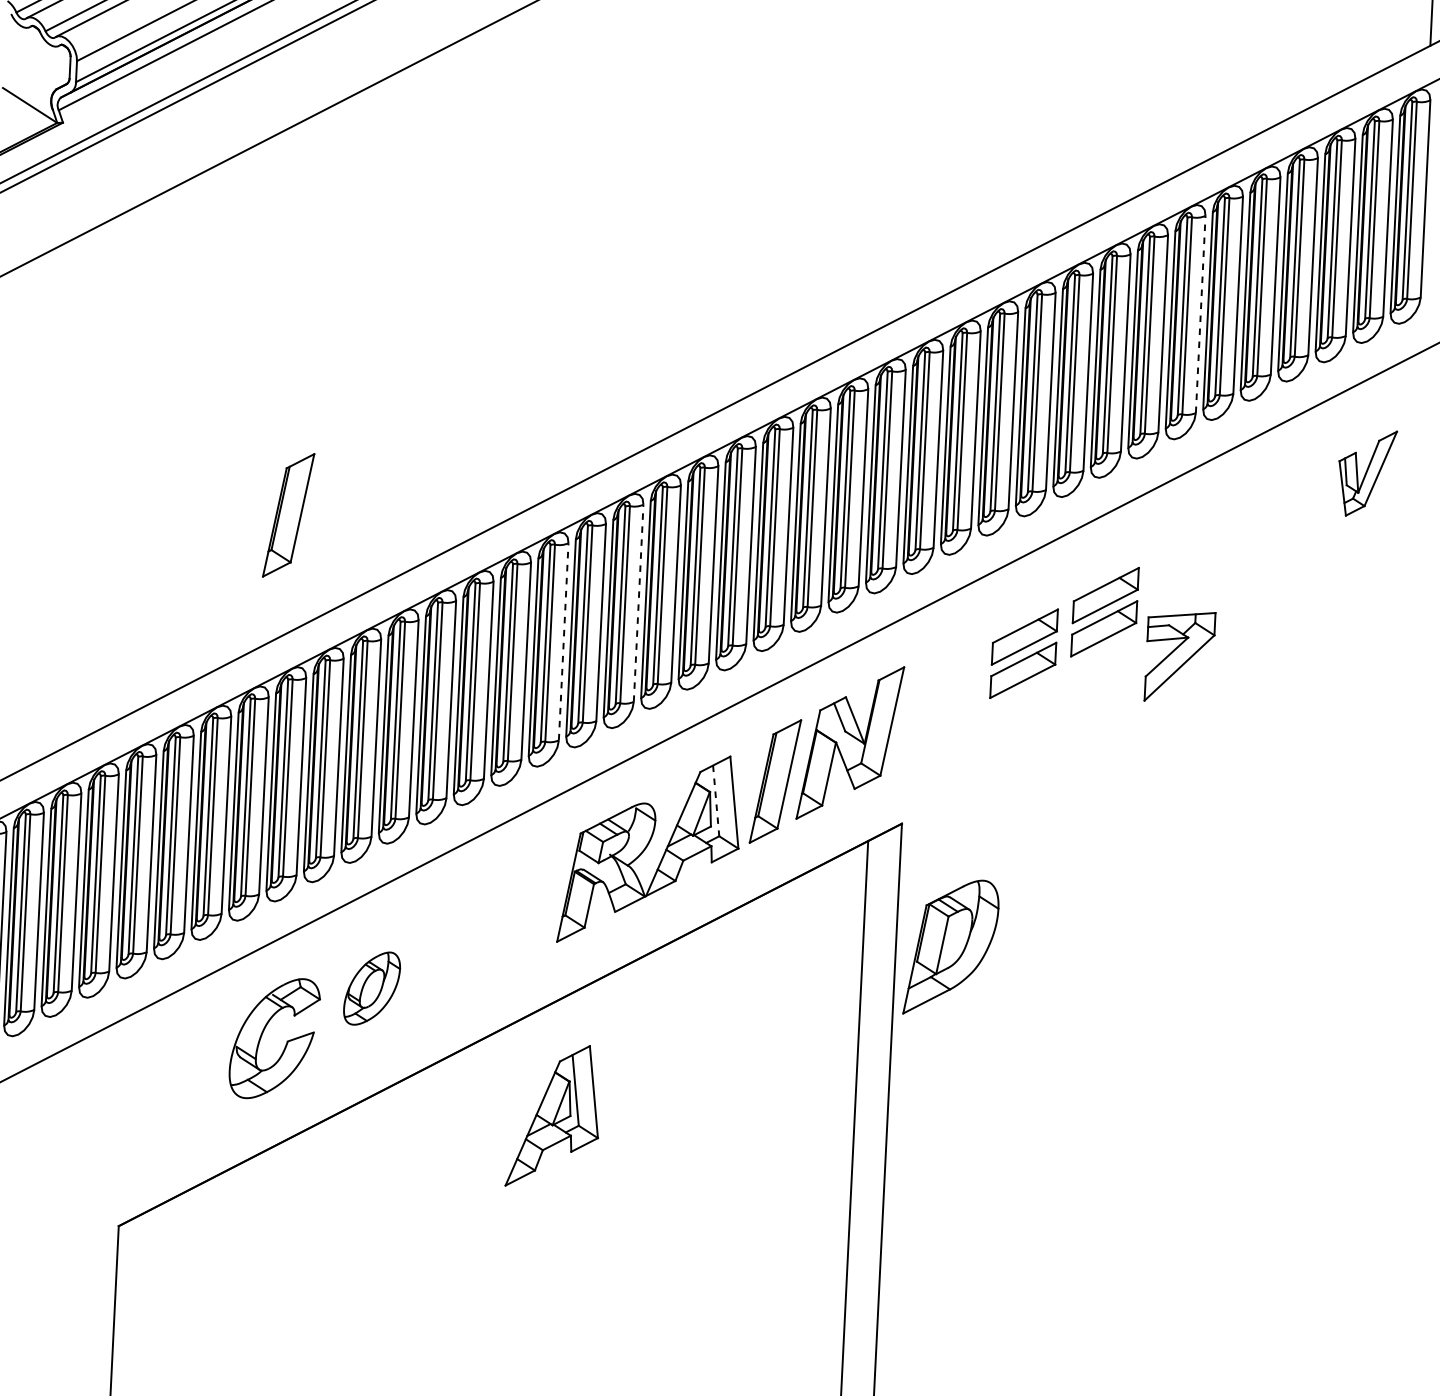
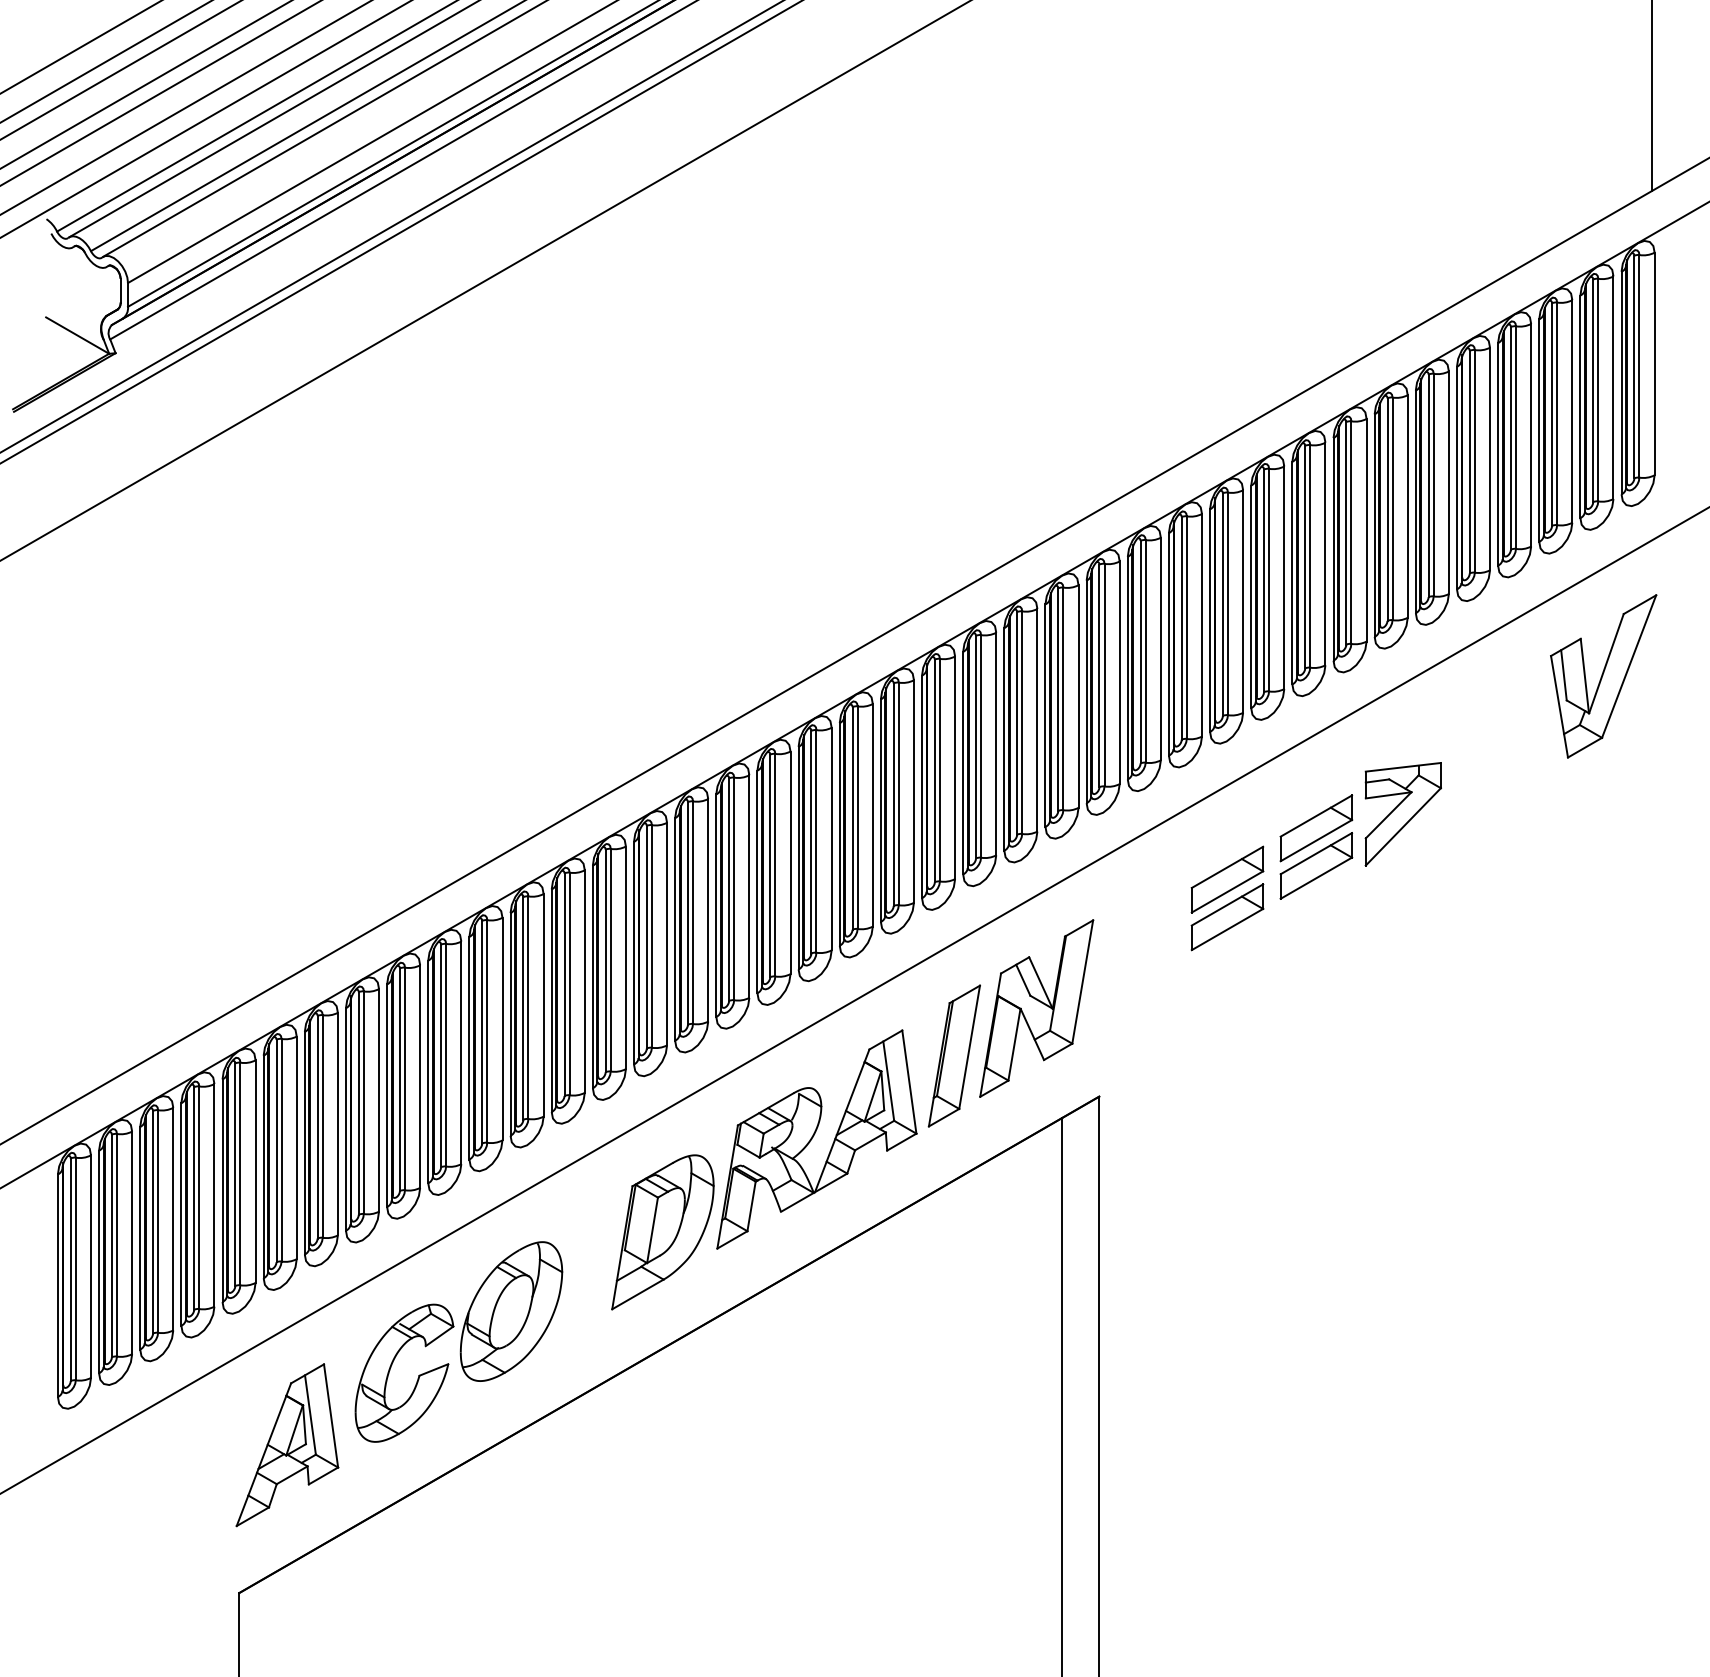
line: (1200, 314) -> (1407, 506), dashed -> solid
part: (1366, 473) -> (1603, 676), size x1.67
part: (287, 514) -> (390, 782), removed
line: (638, 603) -> (790, 862), dashed -> solid
line: (563, 641) -> (708, 909), dashed -> solid
part: (1179, 656) -> (1402, 814), moved
line: (715, 801) -> (888, 1081), dashed -> solid
part: (951, 947) -> (662, 1232), moved
part: (372, 988) -> (511, 1311), size x1.67
part: (554, 1116) -> (287, 1445), moved

